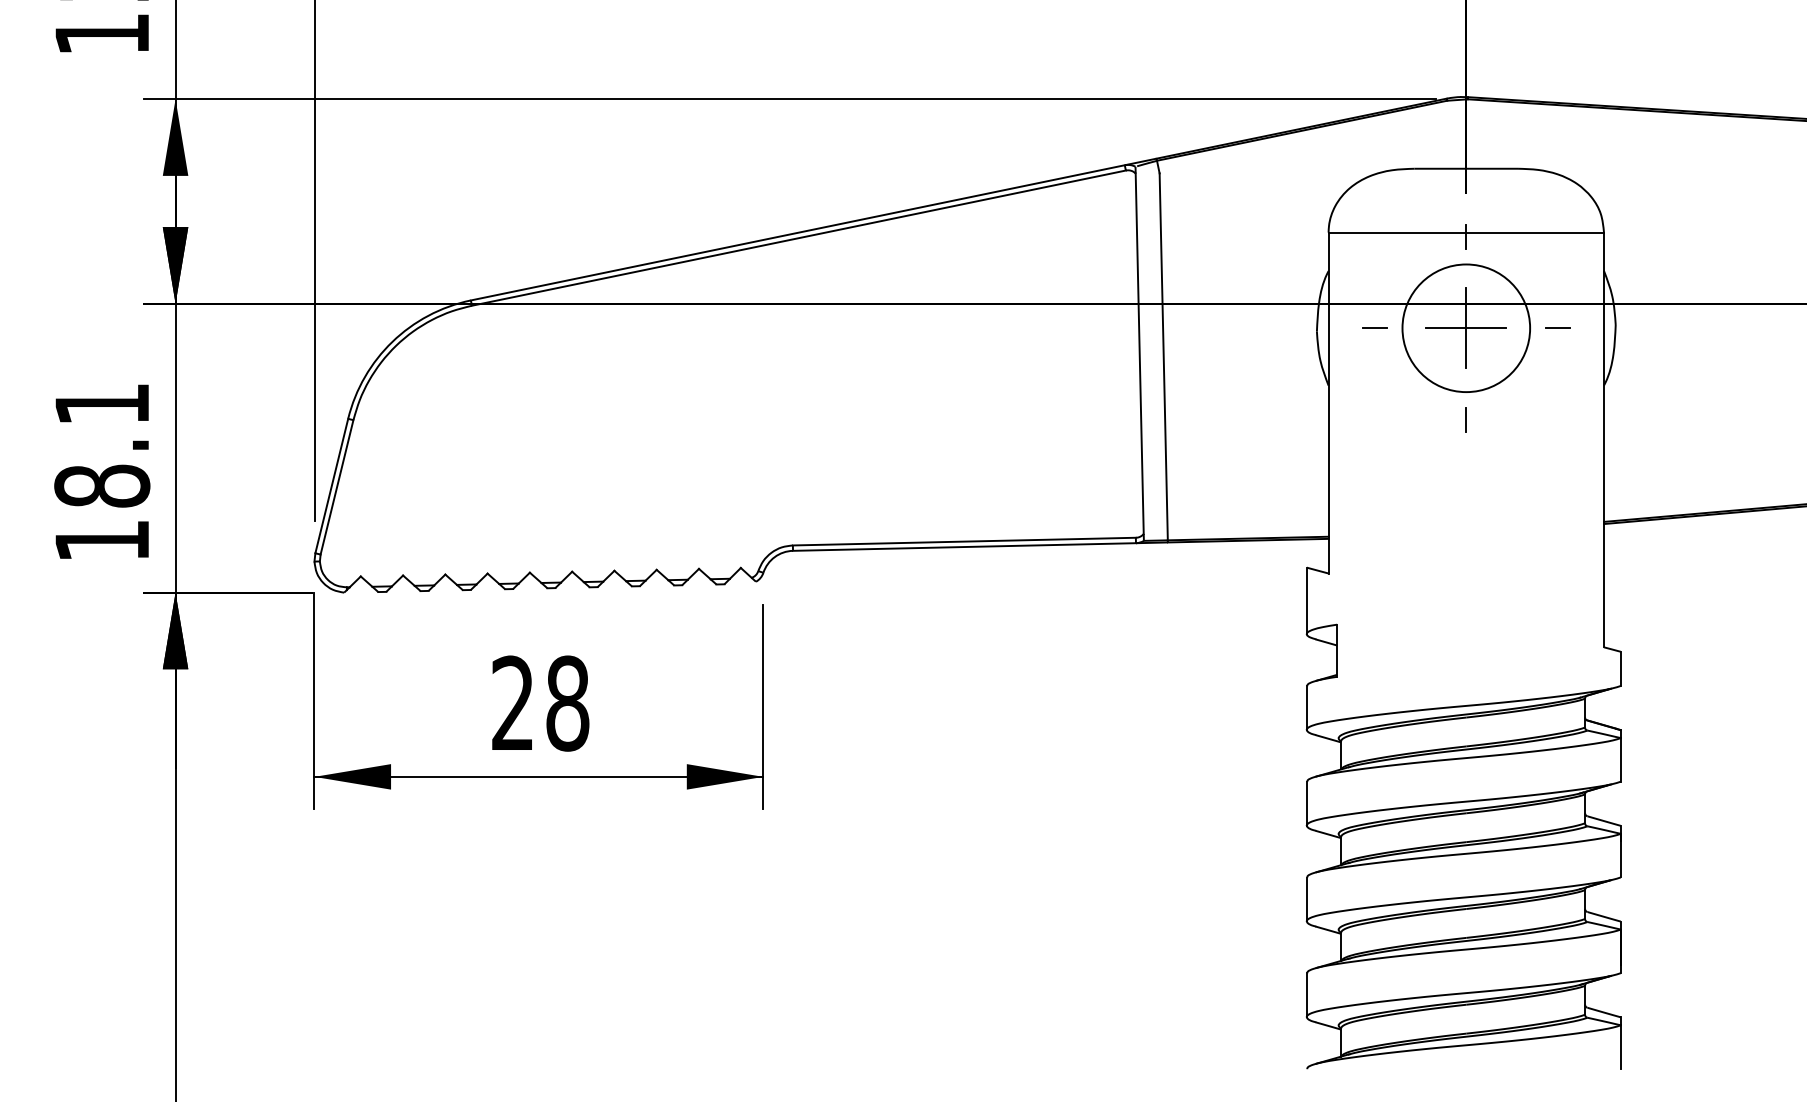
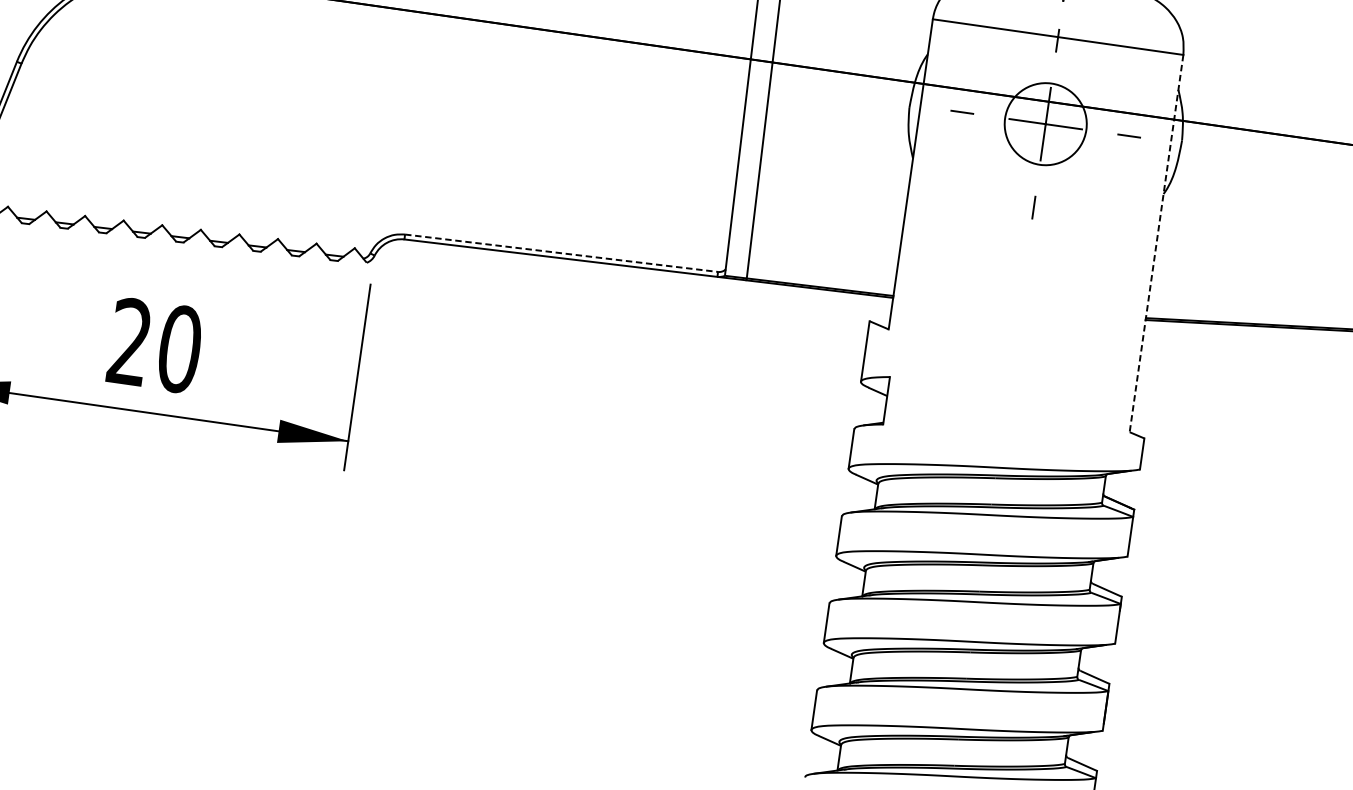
circle: (1466, 328) -> (1045, 124), size x0.7
line: (1604, 440) -> (1156, 244), solid -> dashed
line: (964, 541) -> (561, 253), solid -> dashed
text: (567, 703) -> (179, 349), 28 -> 20

